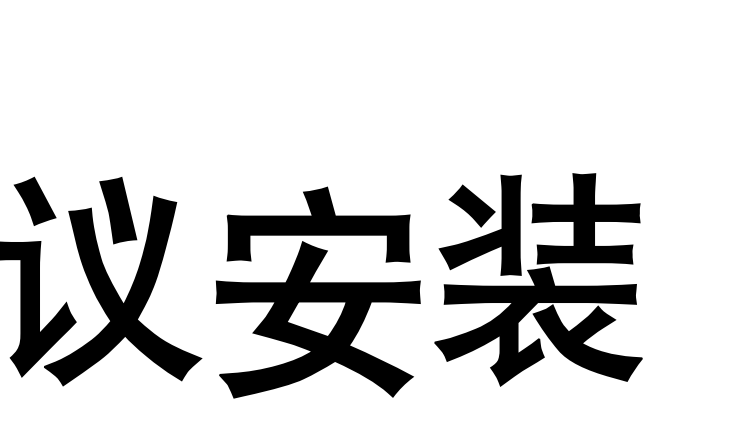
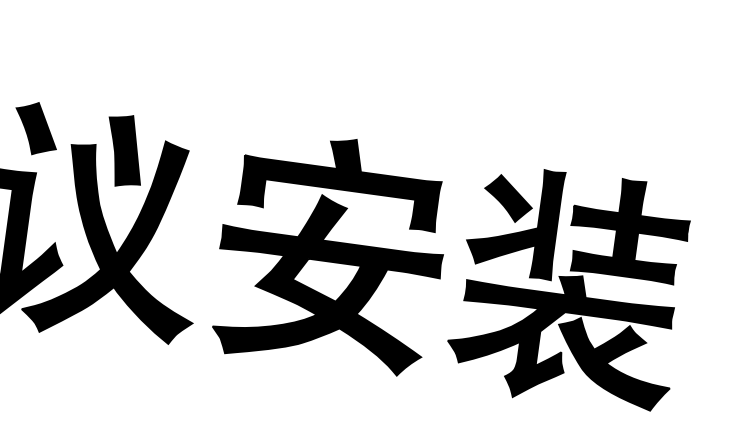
part: (317, 292) -> (330, 251), moved

